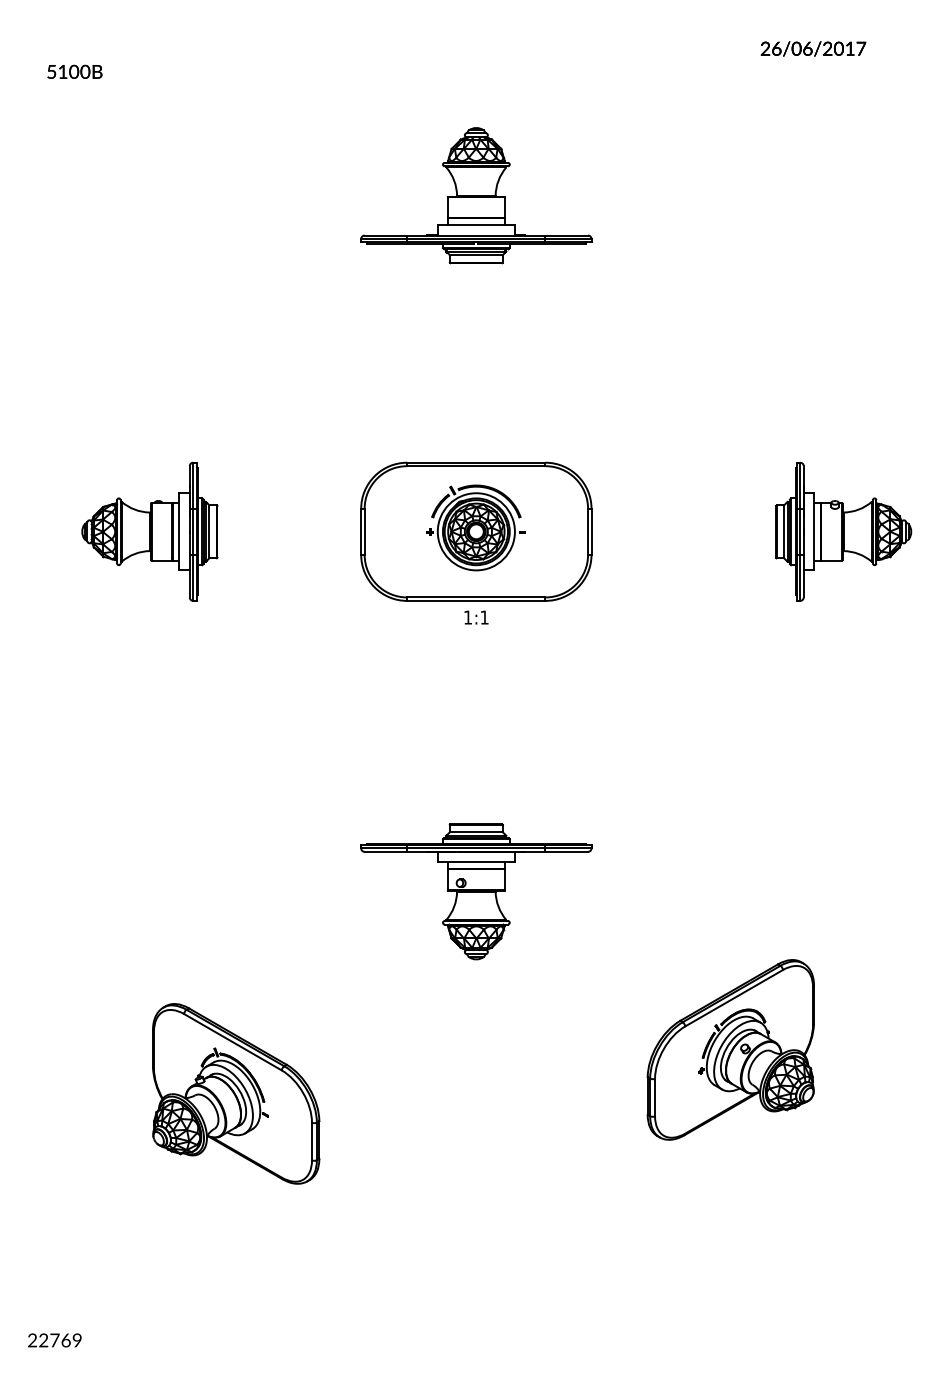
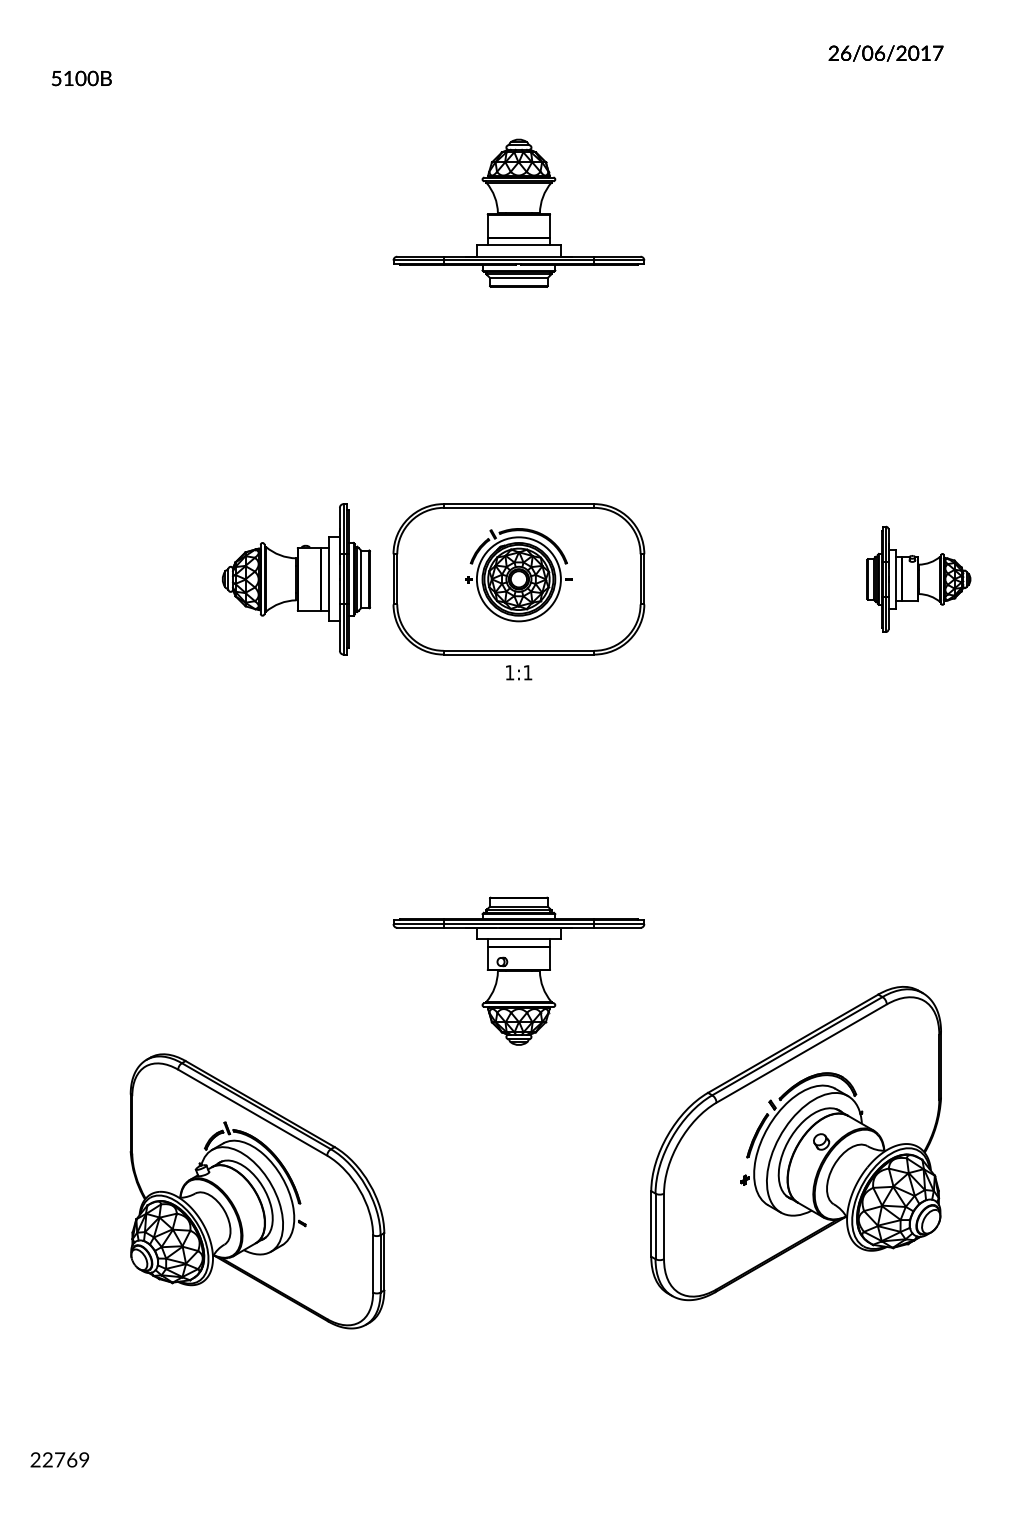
part: (149, 531) -> (296, 579), moved
part: (843, 531) -> (918, 579), size x0.7
part: (730, 1049) -> (795, 1143), size x1.6
part: (235, 1093) -> (256, 1191), size x1.4

